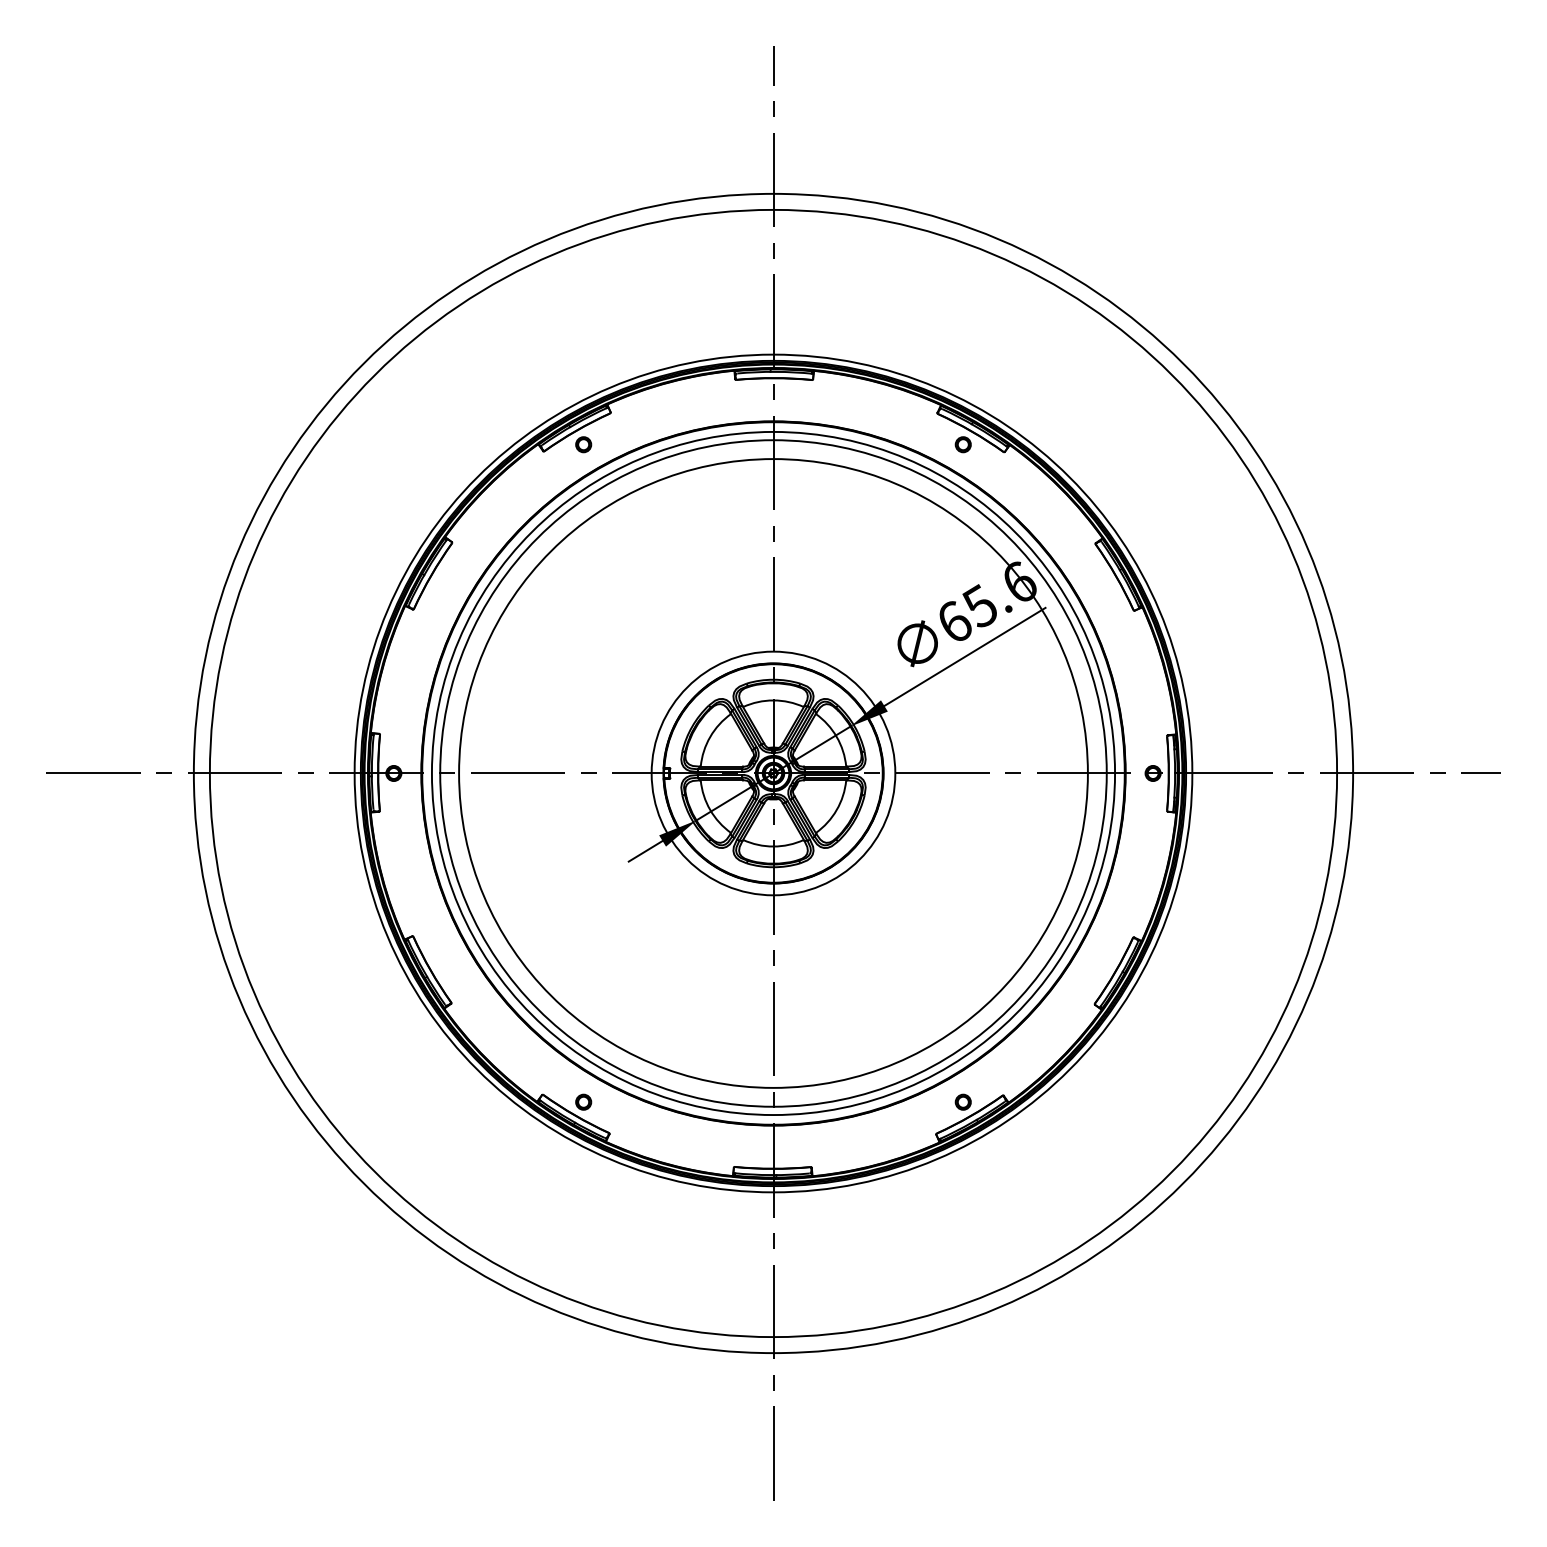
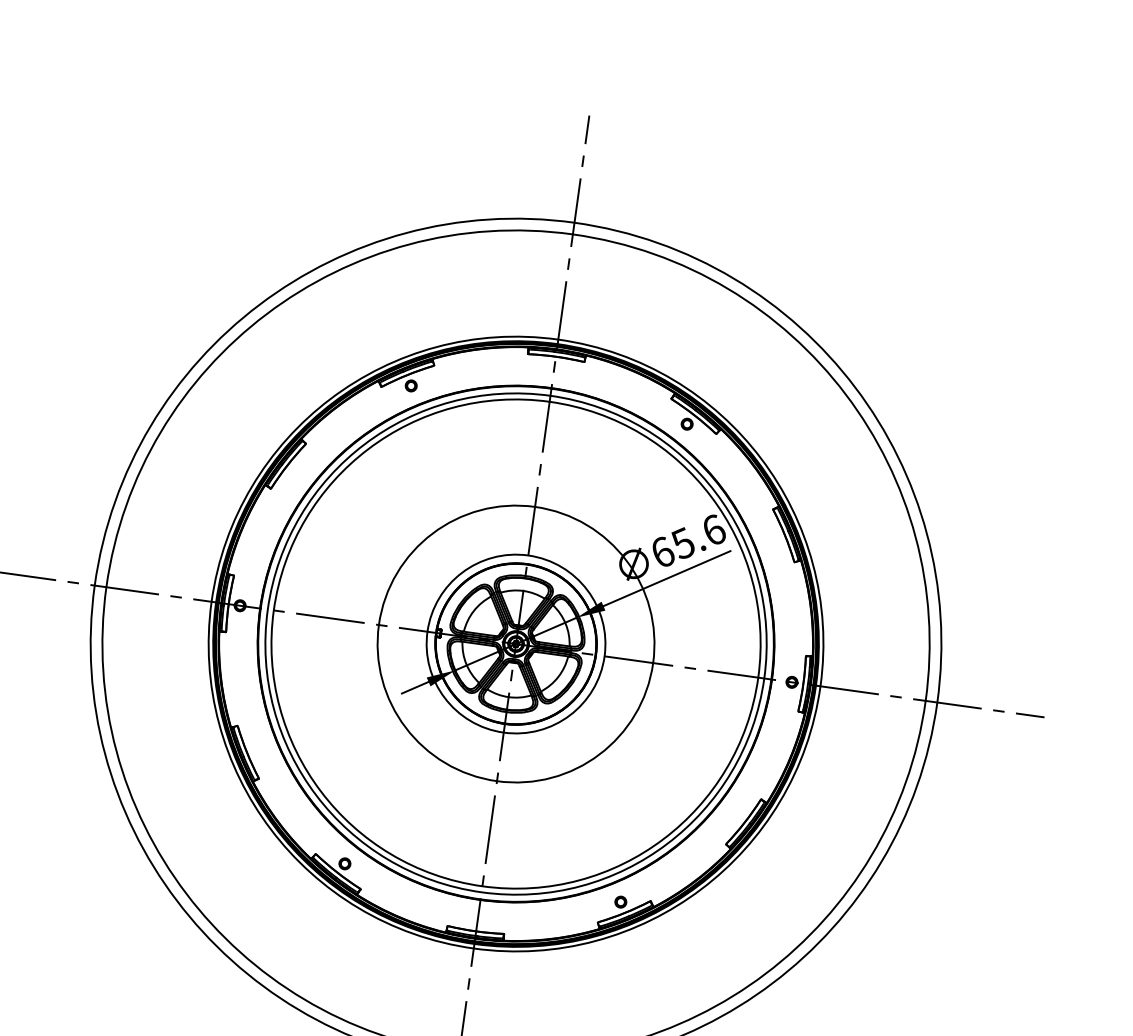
circle: (773, 773) -> (516, 644), size x0.6

